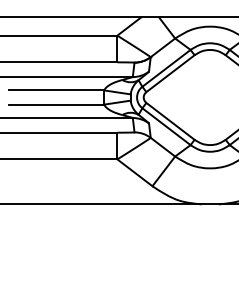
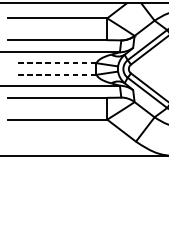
line: (56, 90) -> (57, 63), solid -> dashed
line: (56, 104) -> (57, 74), solid -> dashed

